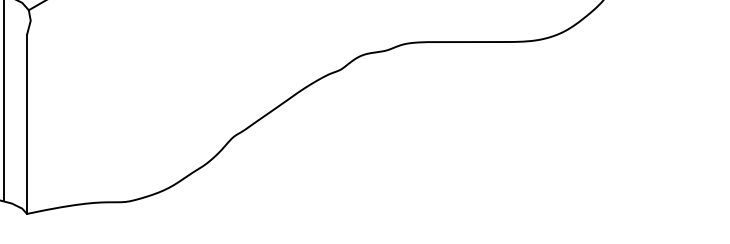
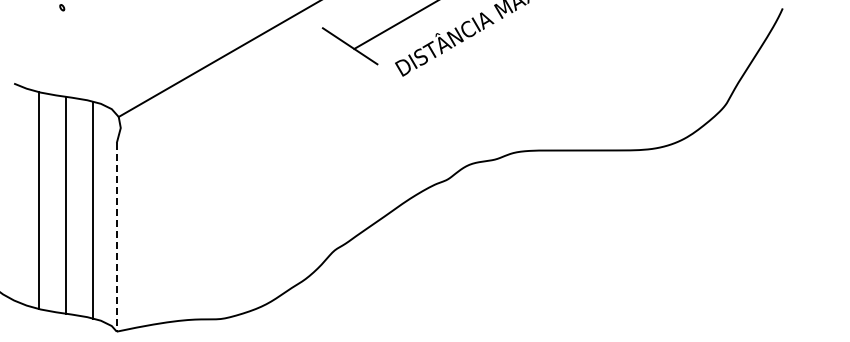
line: (26, 124) -> (116, 237), solid -> dashed

